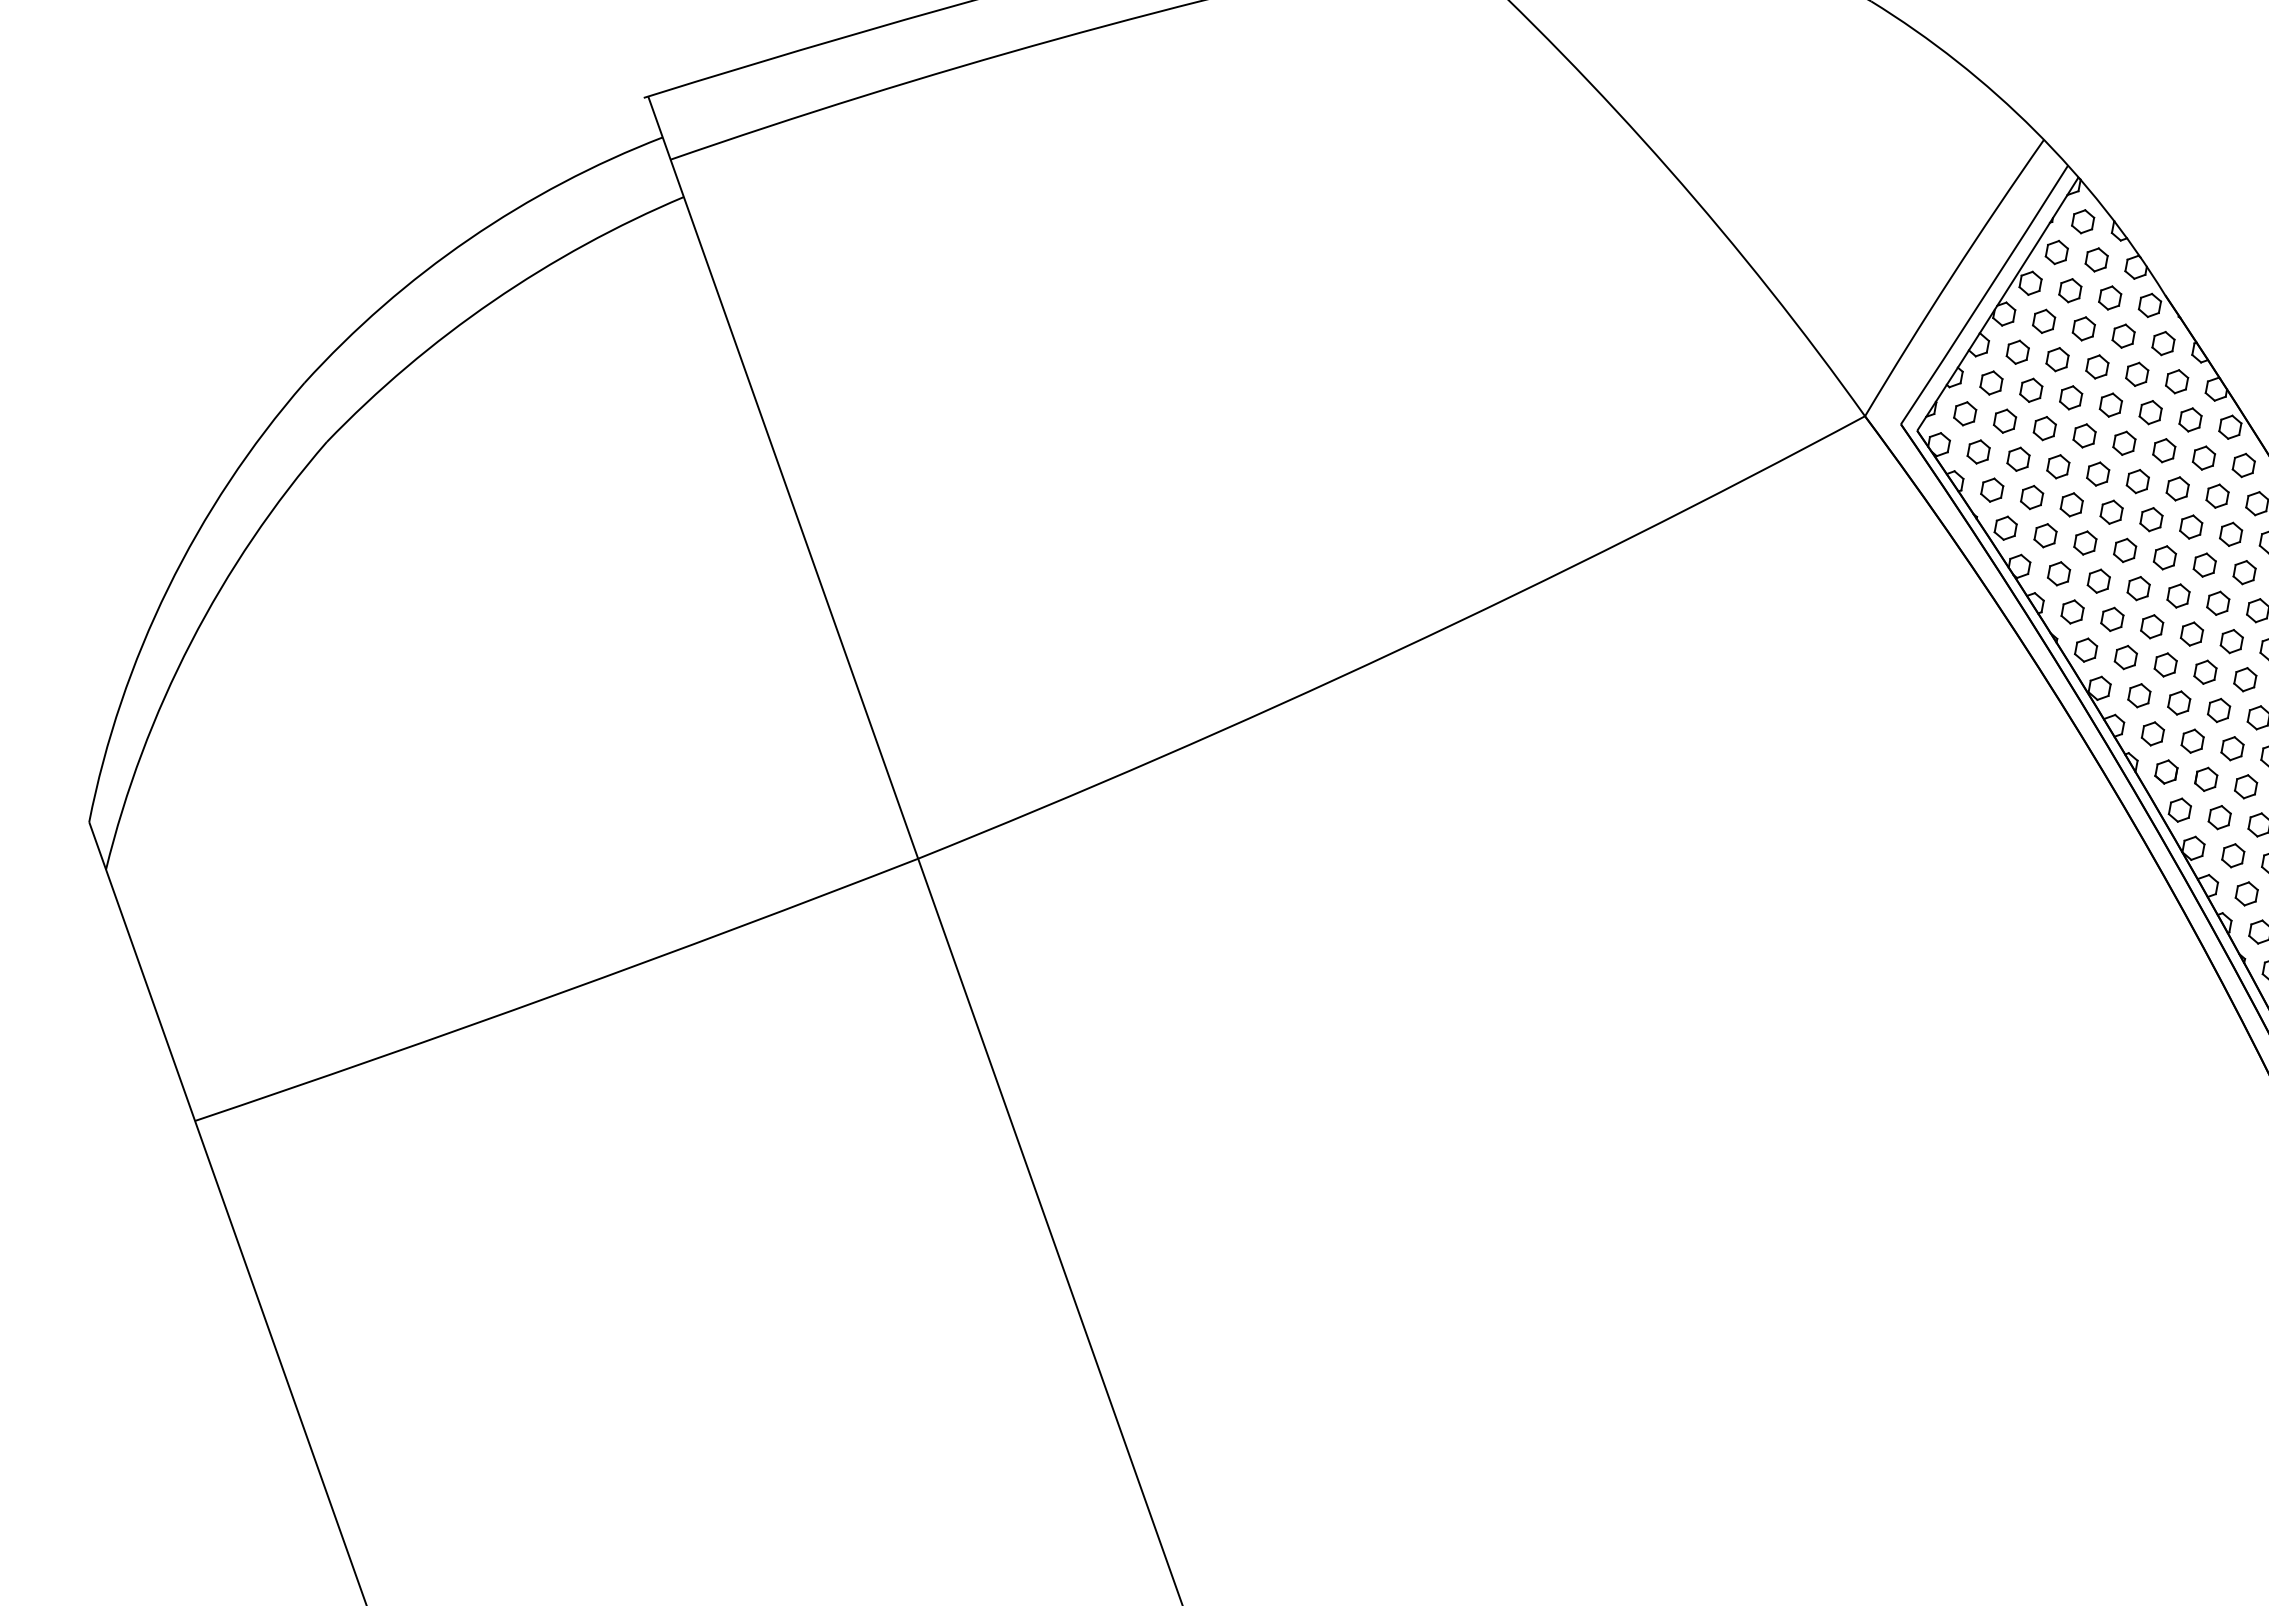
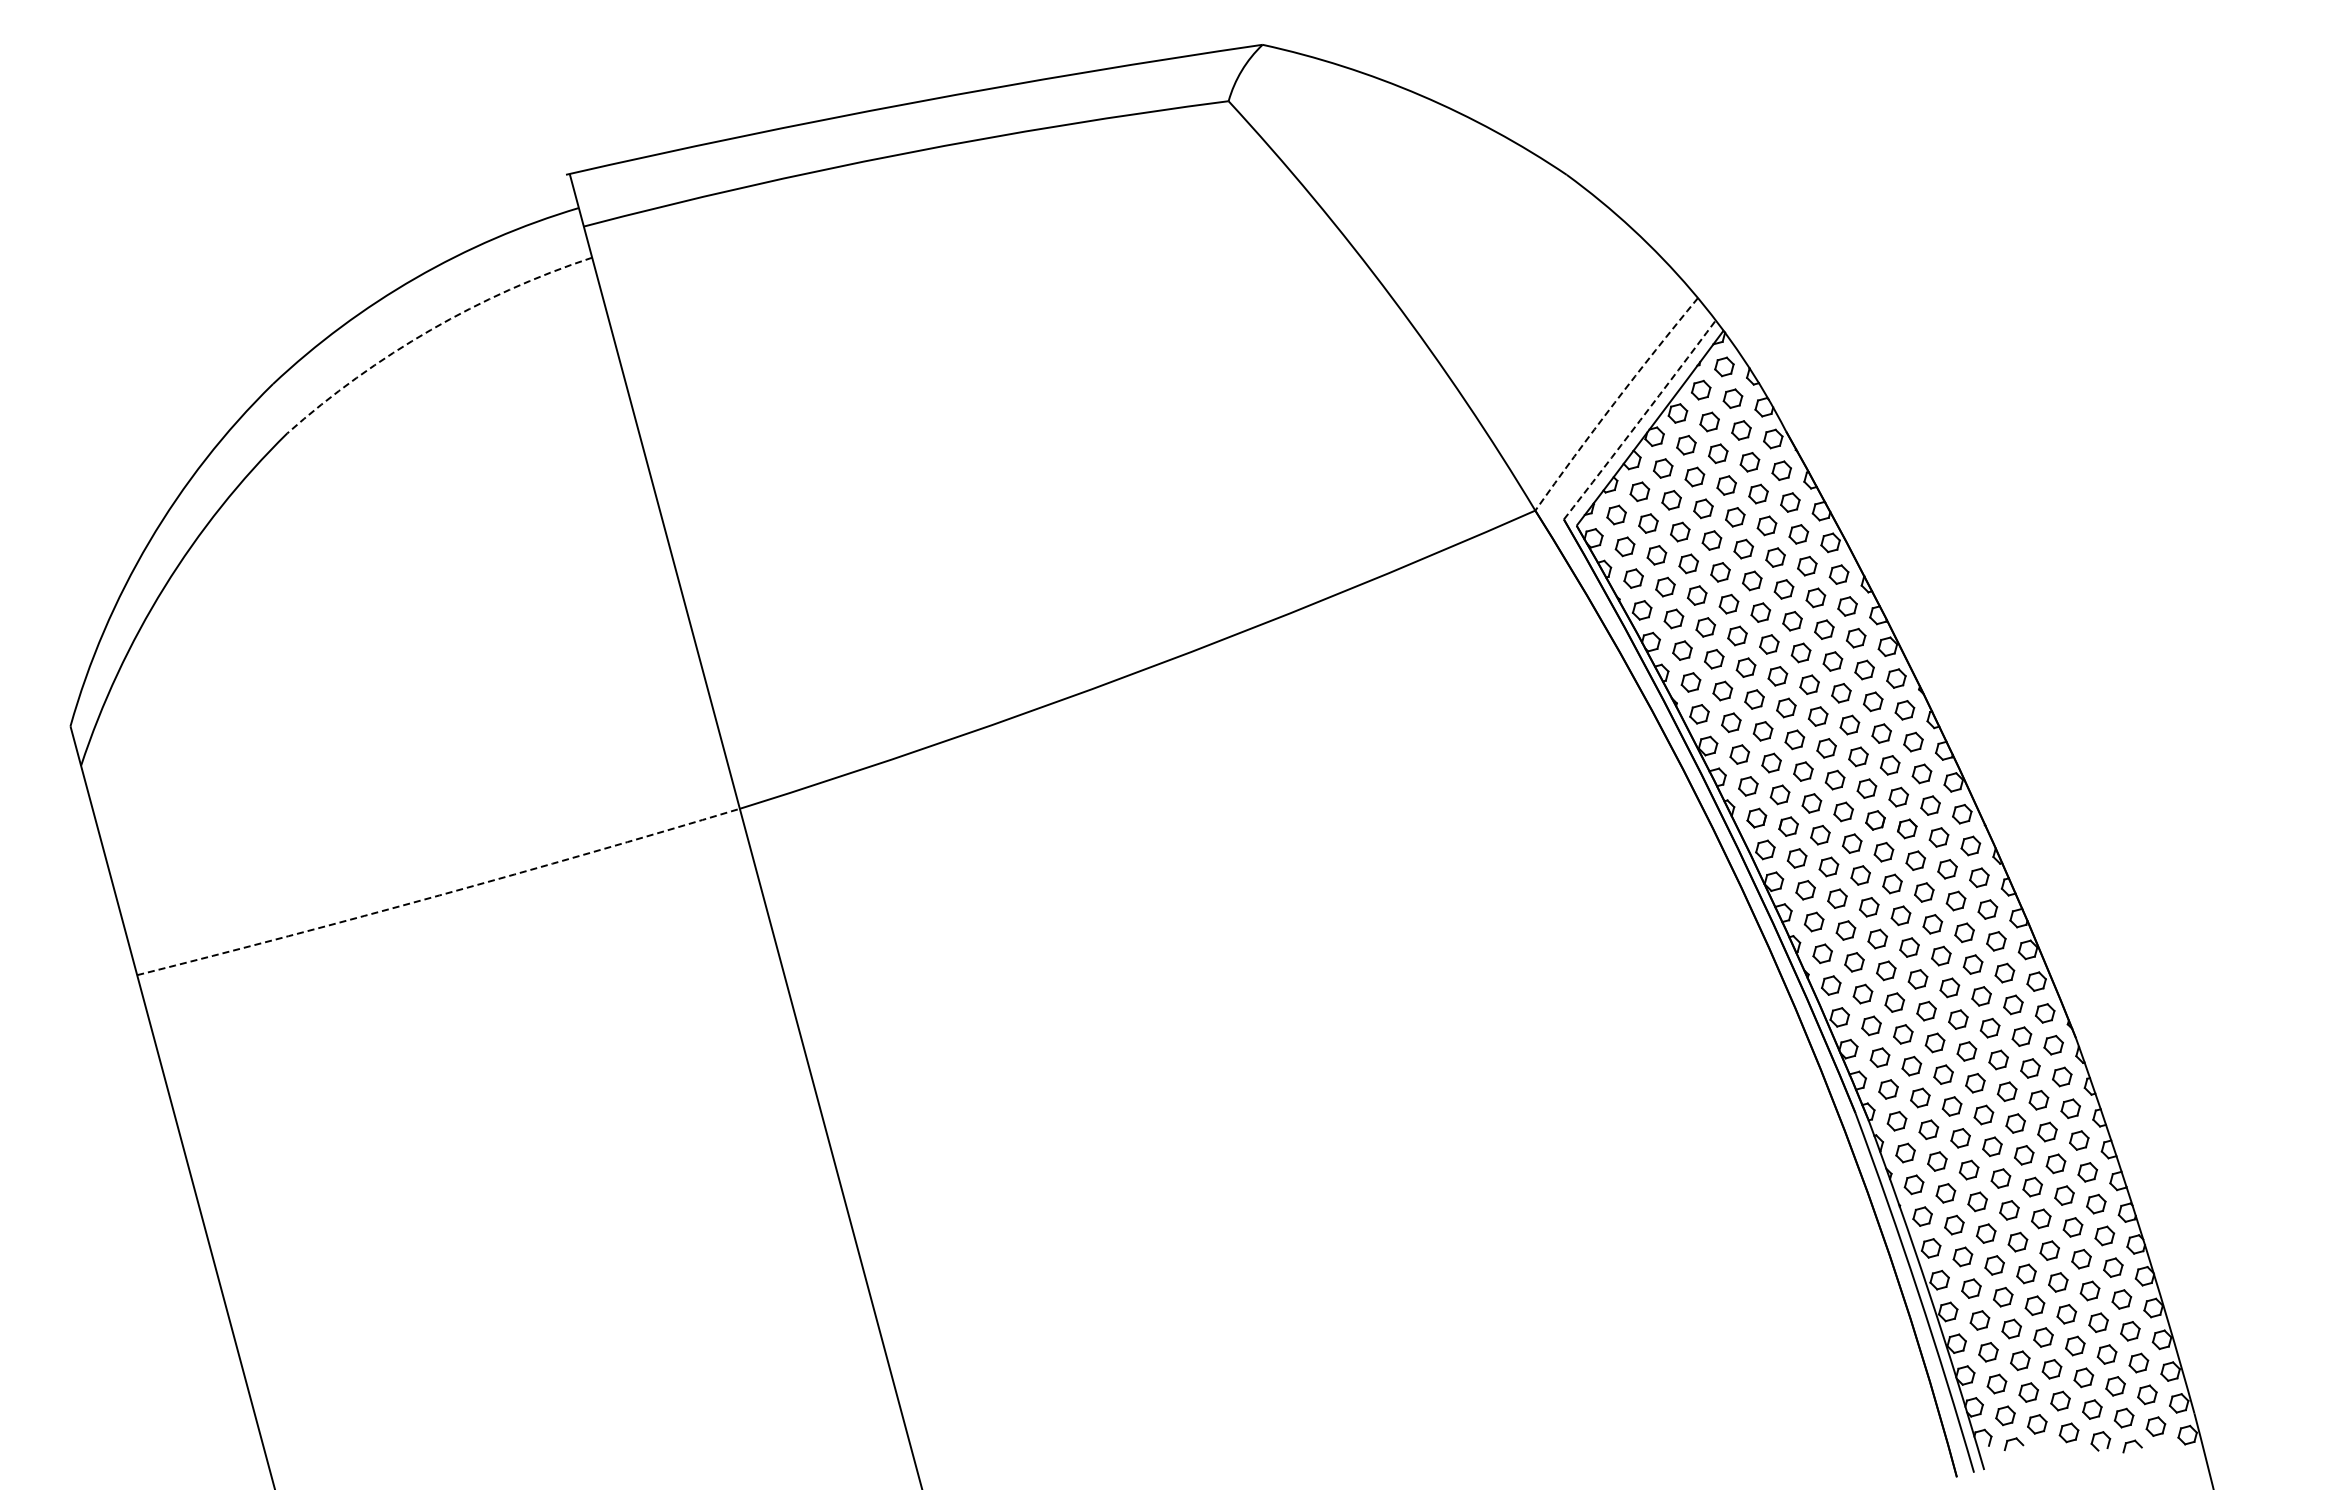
arc: (1951, 275) -> (1614, 402), solid -> dashed
arc: (1985, 295) -> (1640, 420), solid -> dashed
arc: (492, 300) -> (430, 329), solid -> dashed
arc: (558, 994) -> (439, 895), solid -> dashed

